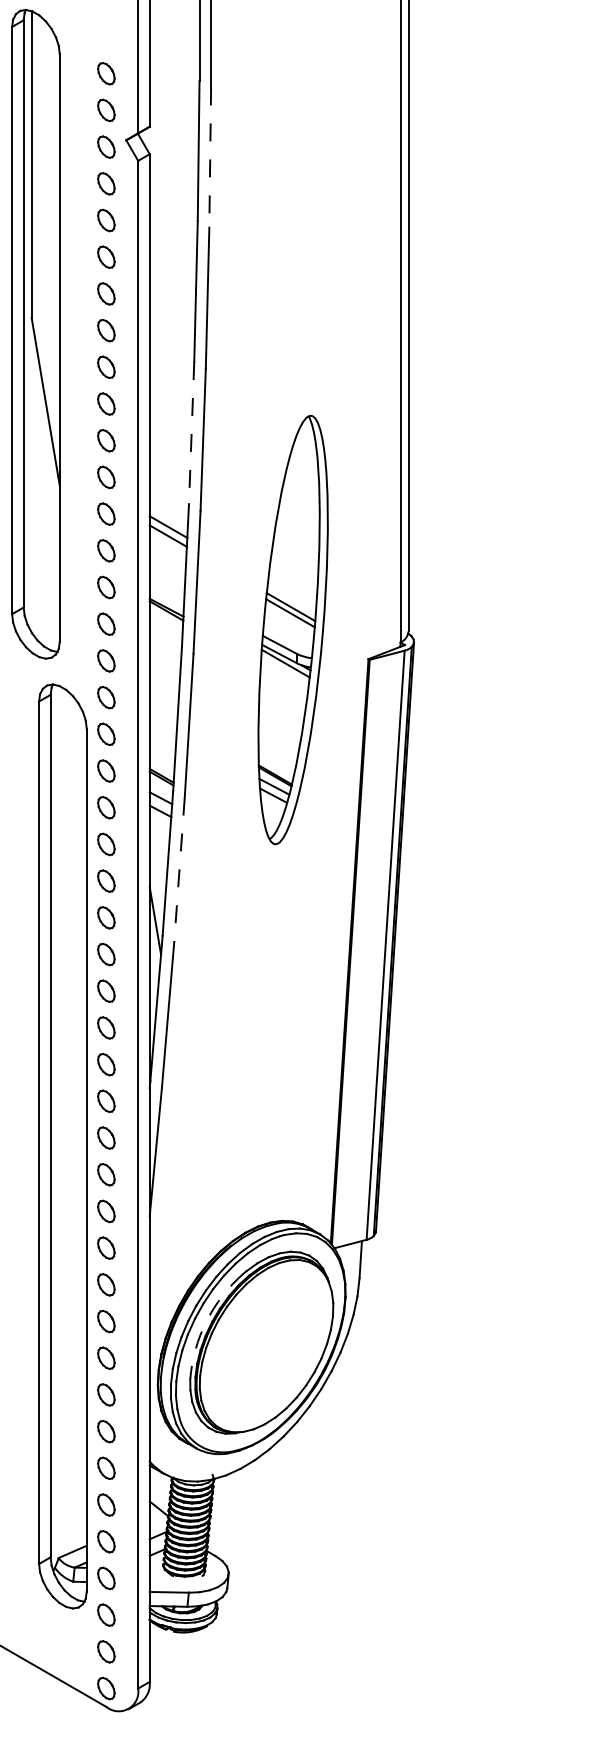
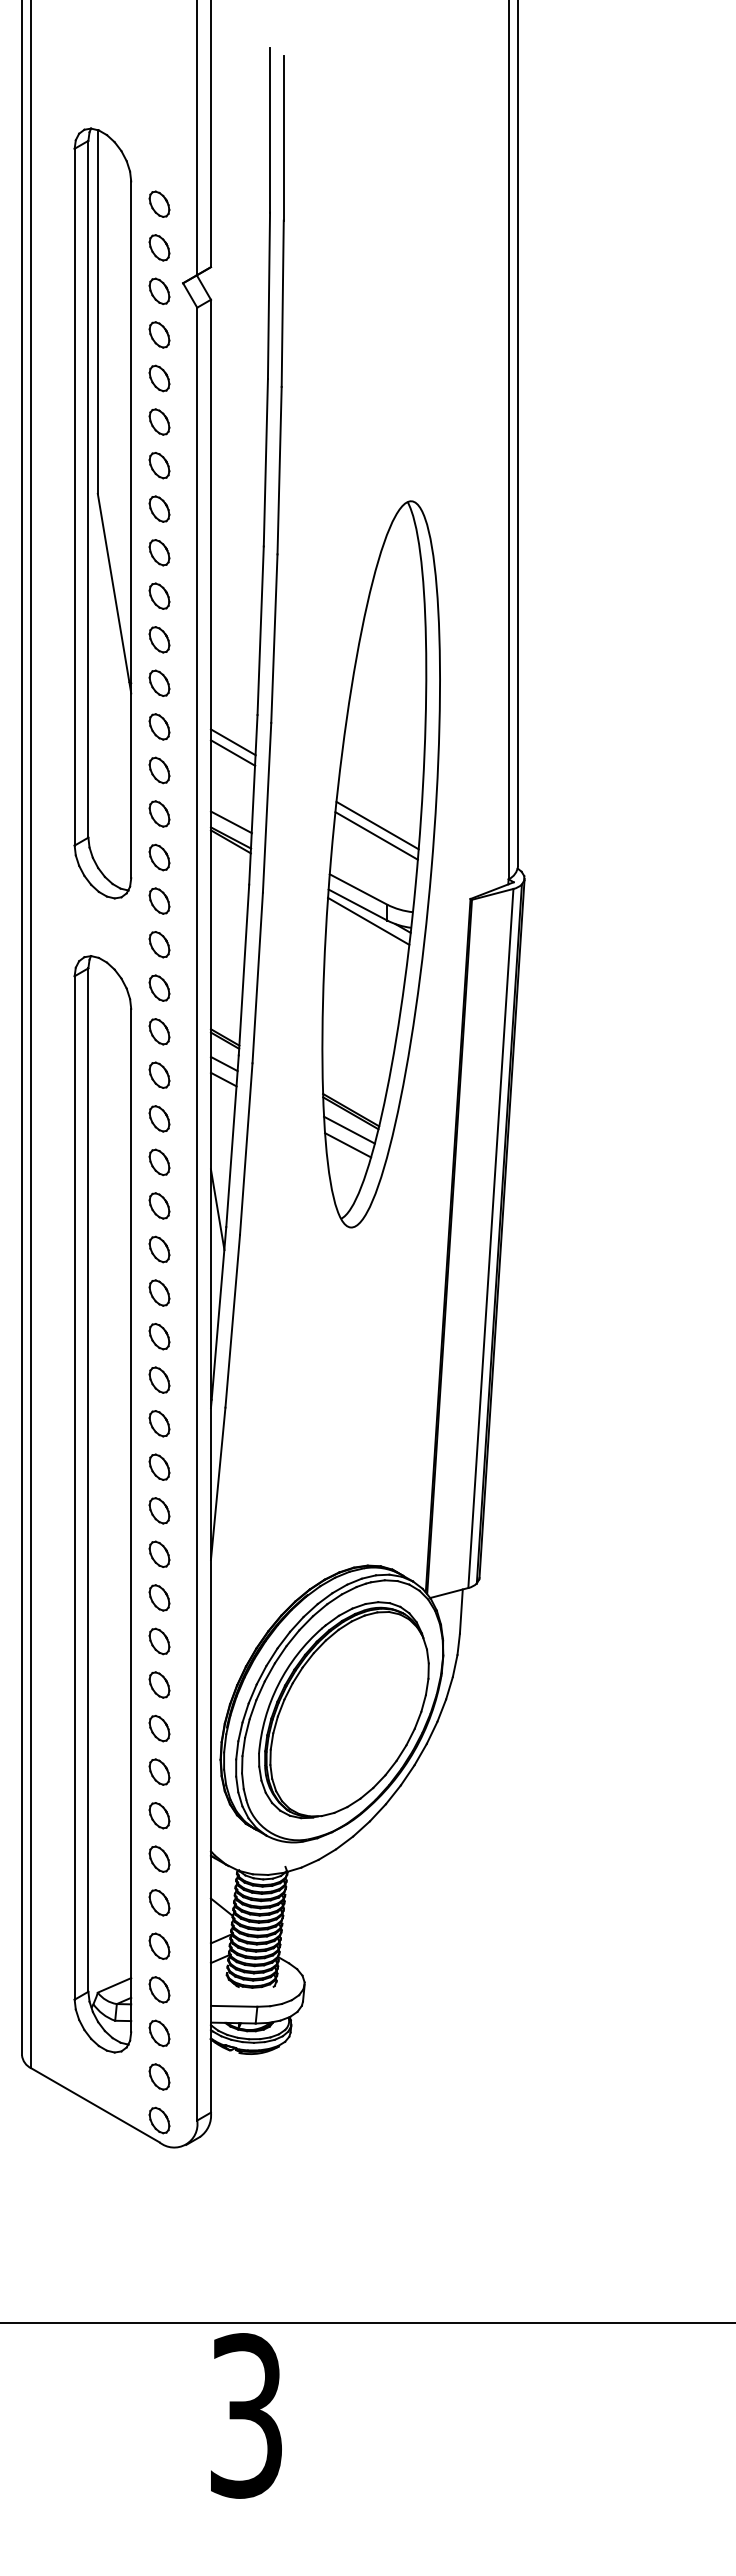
line: (210, 158) -> (282, 304), dashed -> solid
part: (35, 334) -> (102, 513), moved
line: (191, 433) -> (260, 631), dashed -> solid
line: (166, 594) -> (230, 822), added
part: (292, 630) -> (380, 864), size x1.43
line: (179, 870) -> (246, 1149), dashed -> solid
part: (62, 1146) -> (102, 1504), moved
arc: (206, 1321) -> (278, 1684), dashed -> solid

